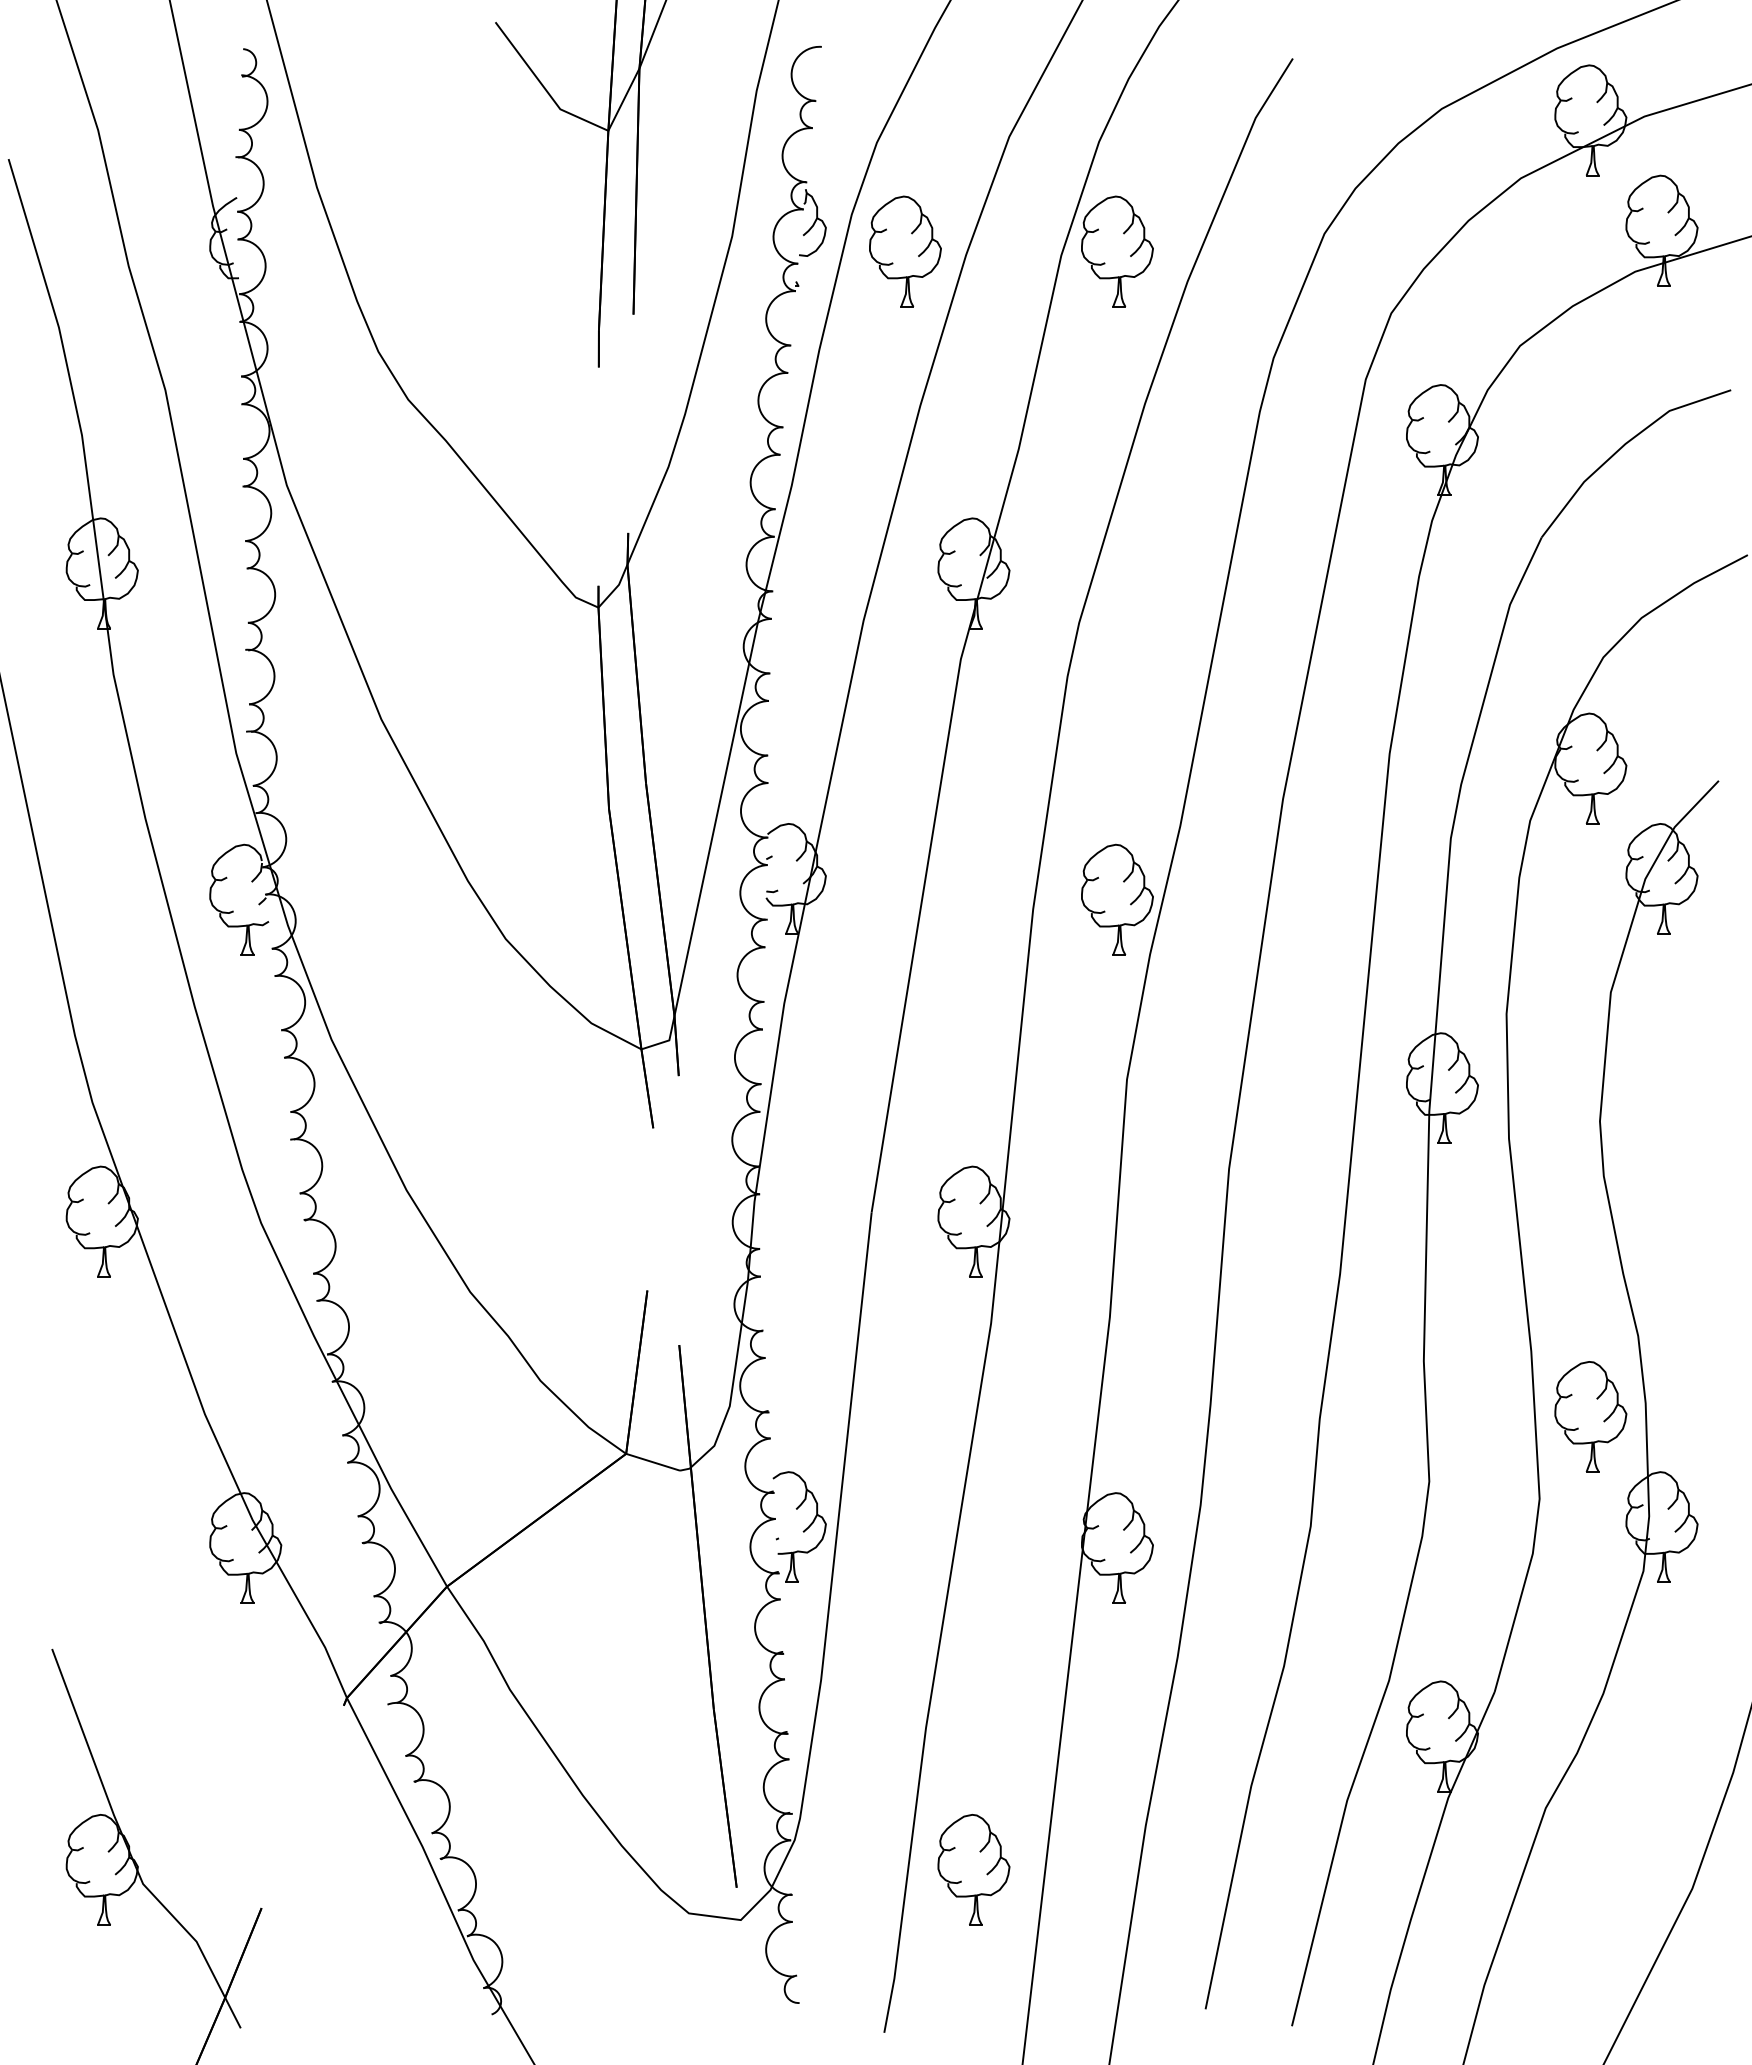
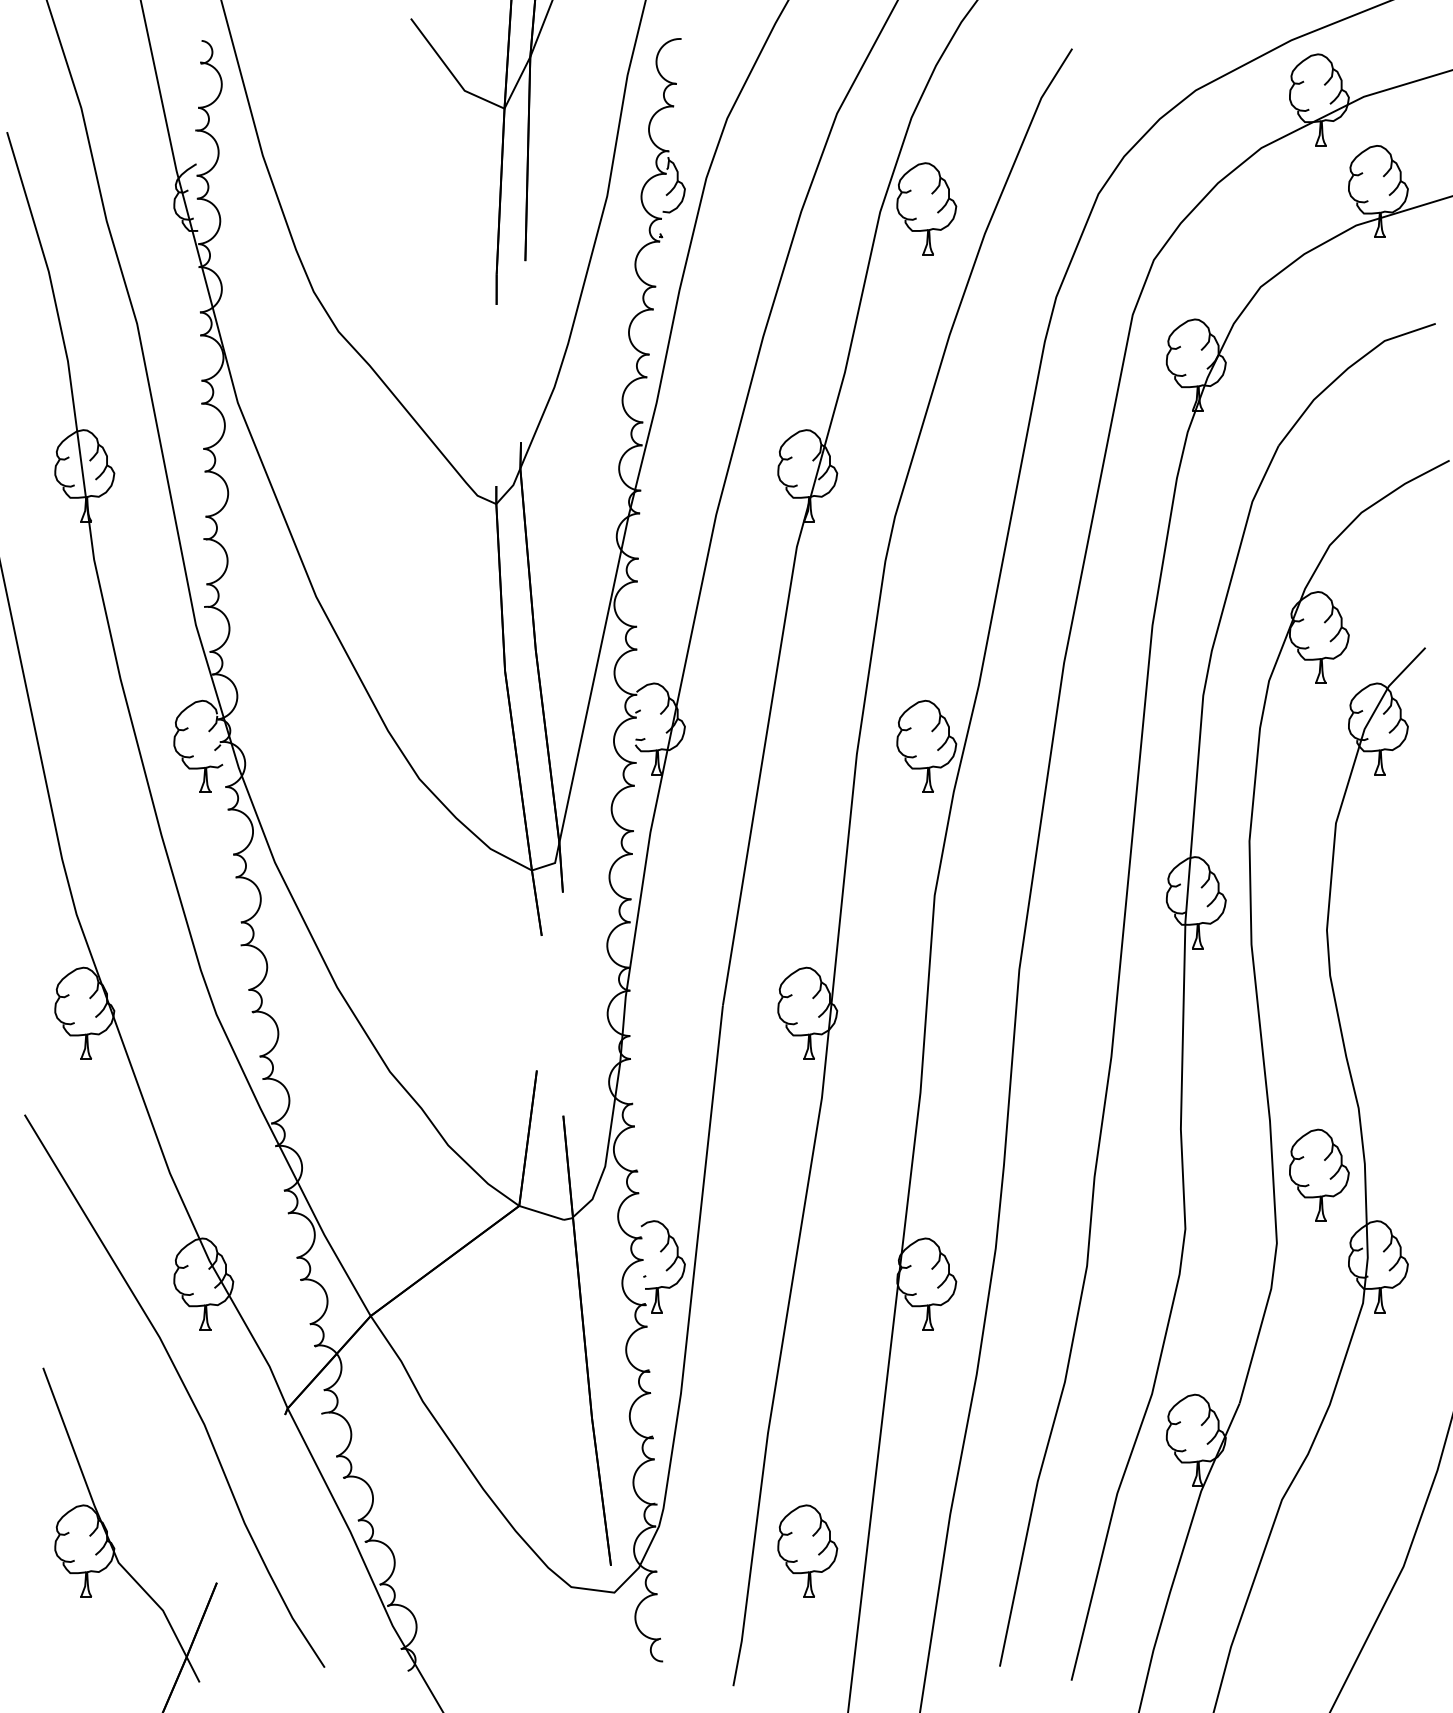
part: (905, 251) -> (750, 208), removed
curve: (221, 1671) -> (183, 1386), added

